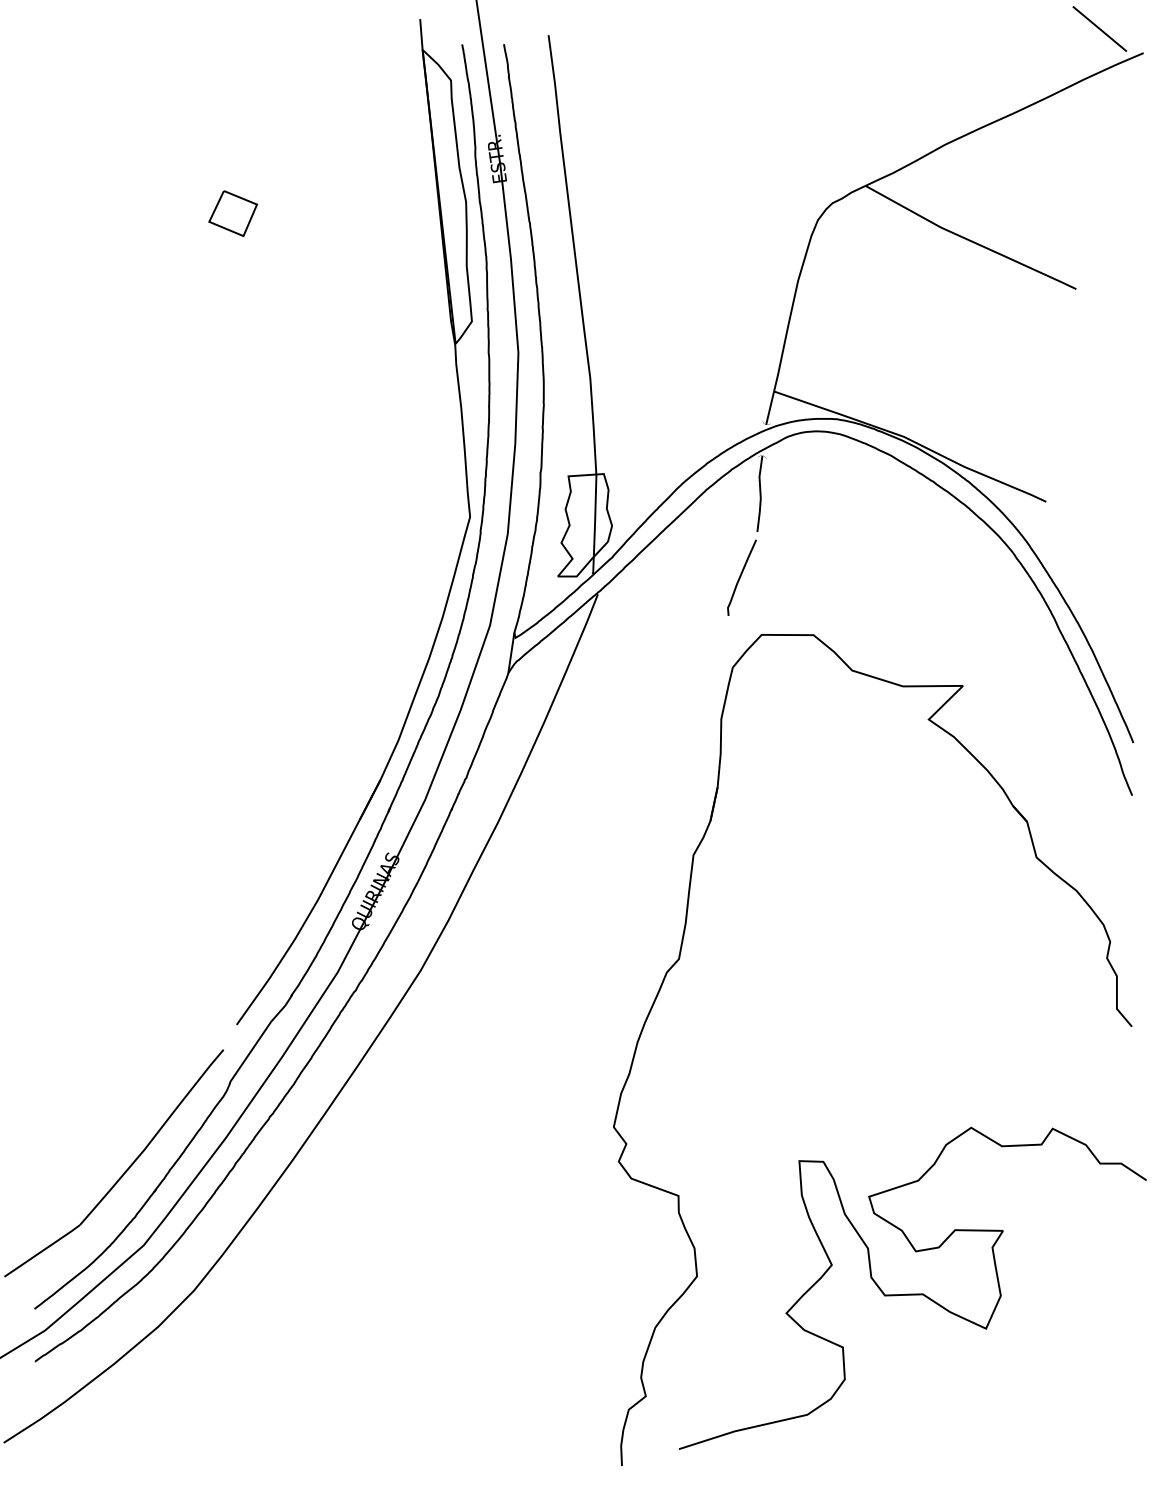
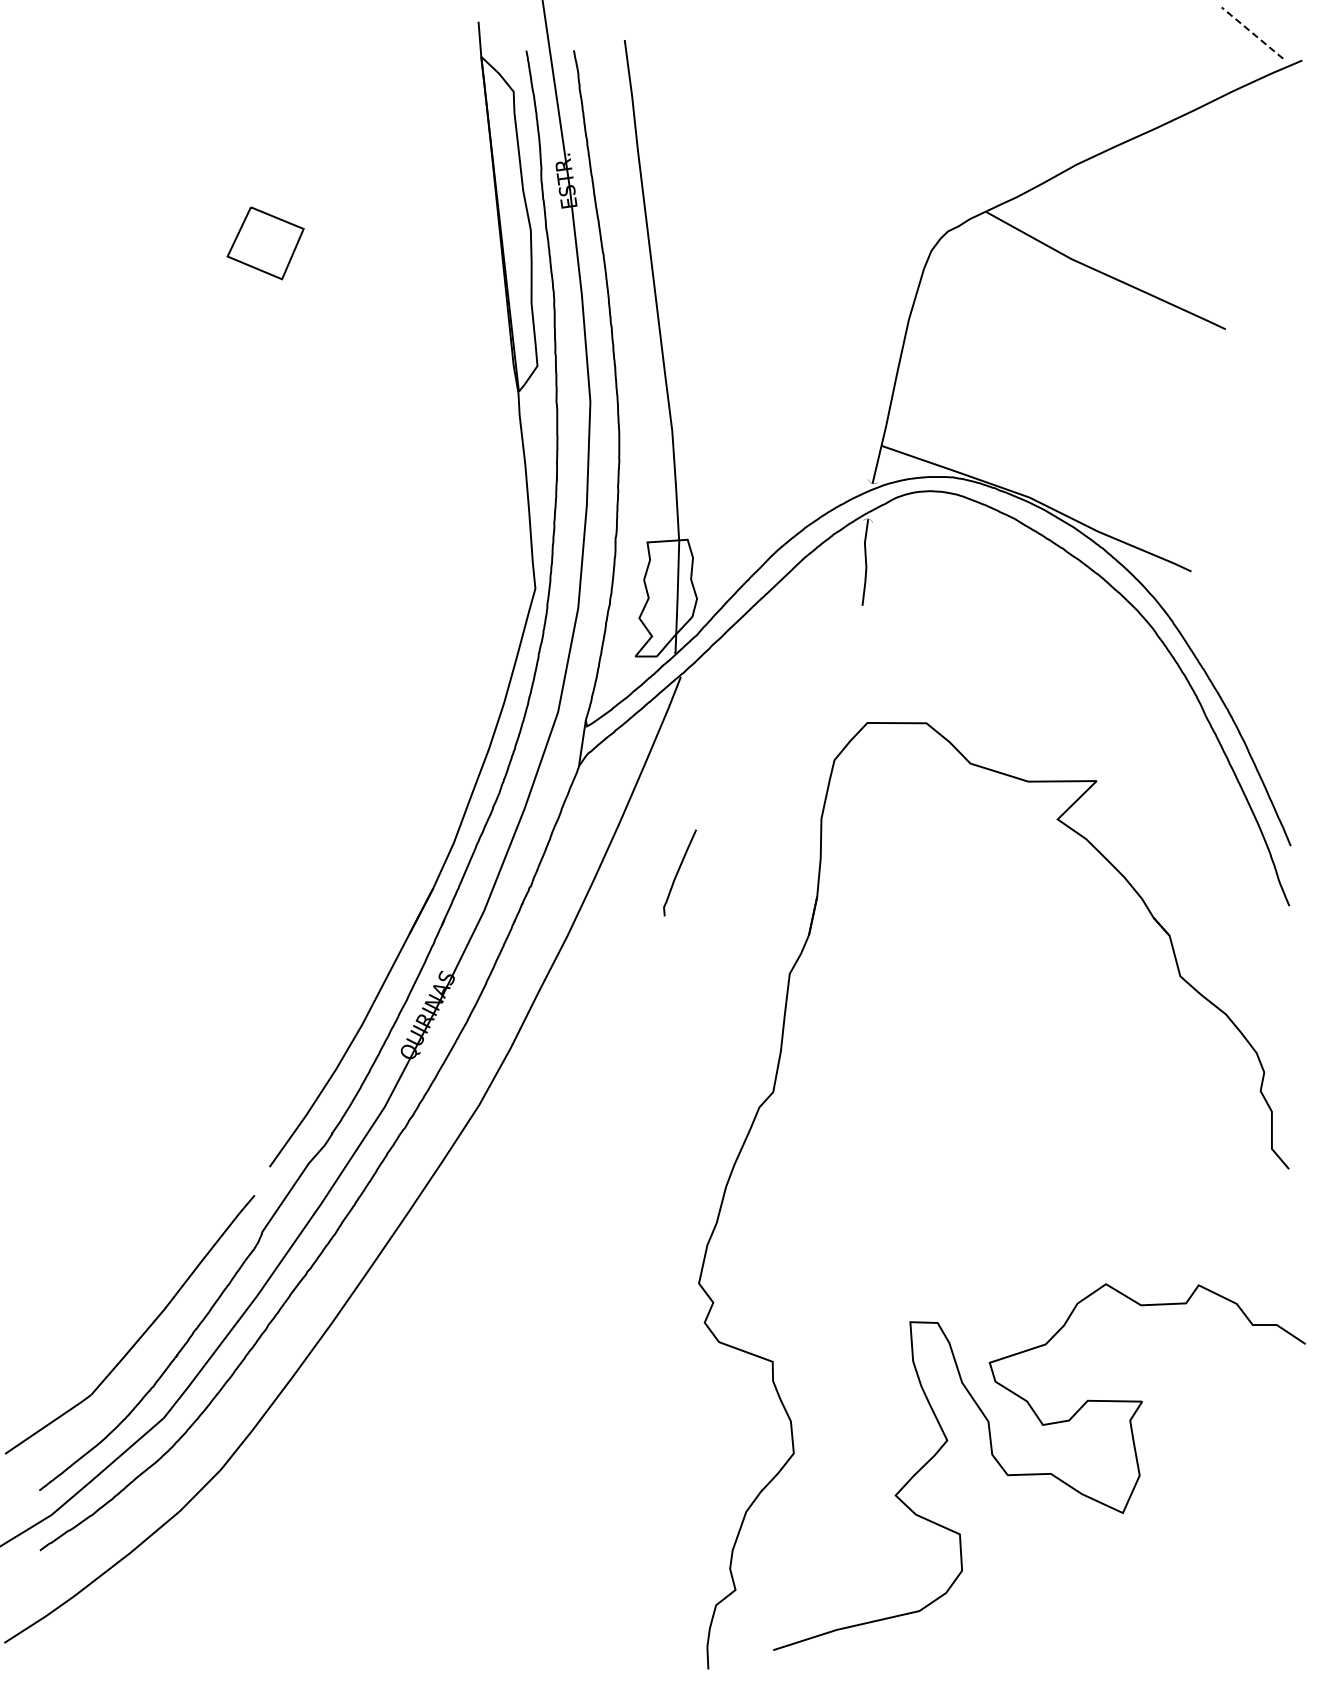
line: (1099, 28) -> (1252, 32), solid -> dashed
part: (233, 212) -> (265, 242), size x1.4
curve: (741, 576) -> (679, 871), moved

